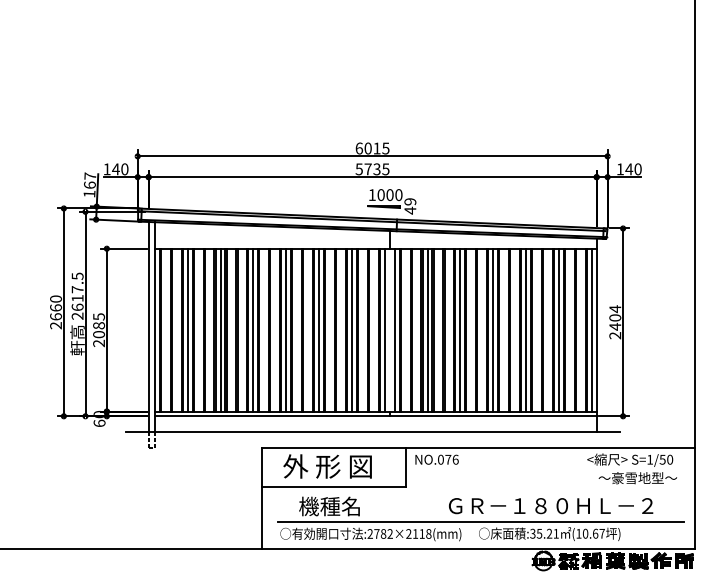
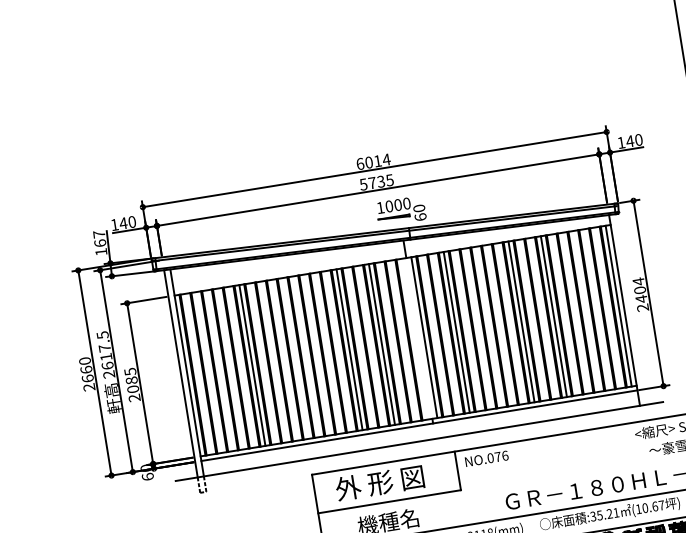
text: (385, 148) -> (386, 159), 6015 -> 6014
text: (410, 206) -> (420, 213), 49 -> 60
line: (187, 329) -> (219, 370), removed
line: (253, 329) -> (284, 359), removed
line: (286, 329) -> (317, 354), removed
line: (384, 329) -> (414, 338), removed
line: (460, 329) -> (489, 326), removed
line: (558, 329) -> (585, 310), removed

